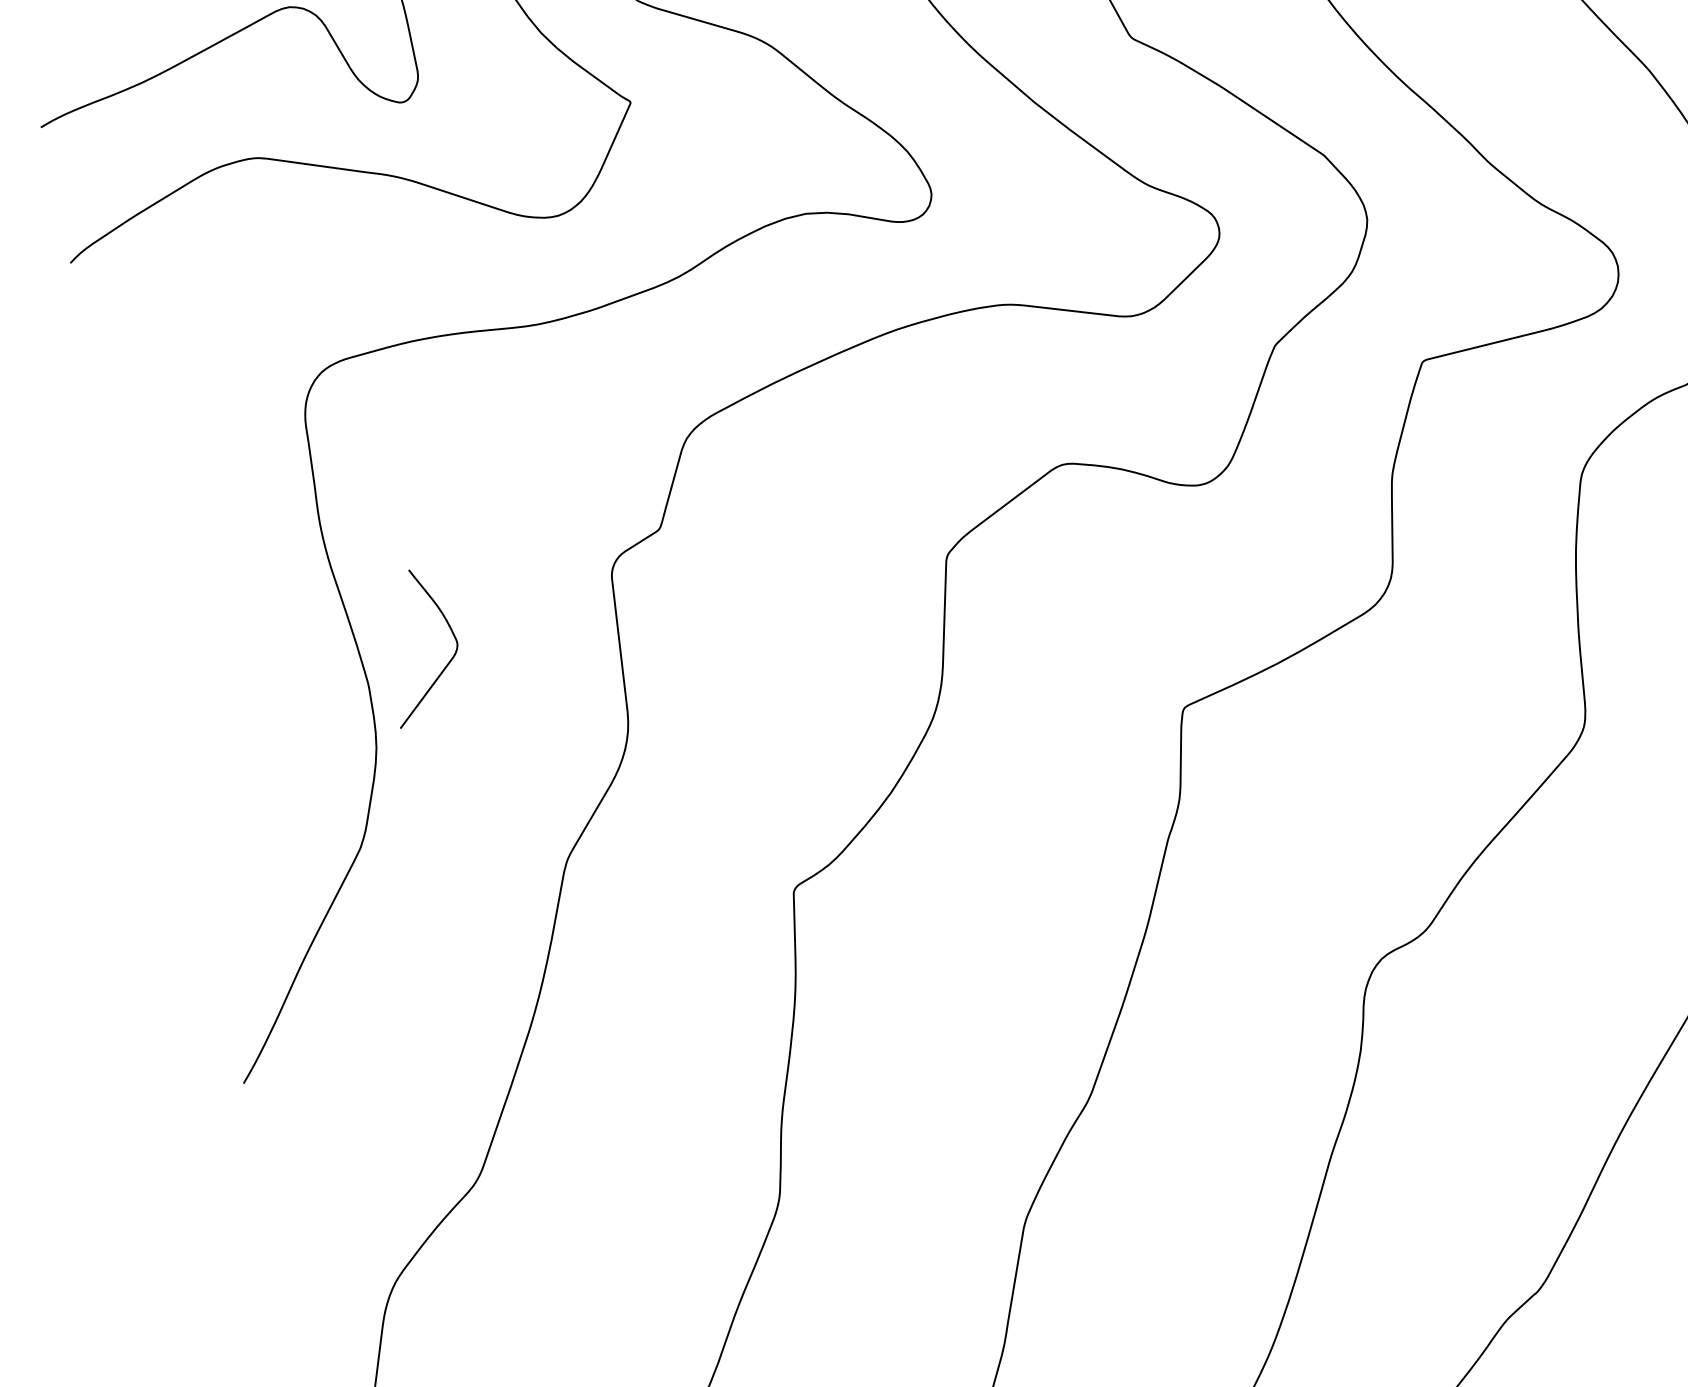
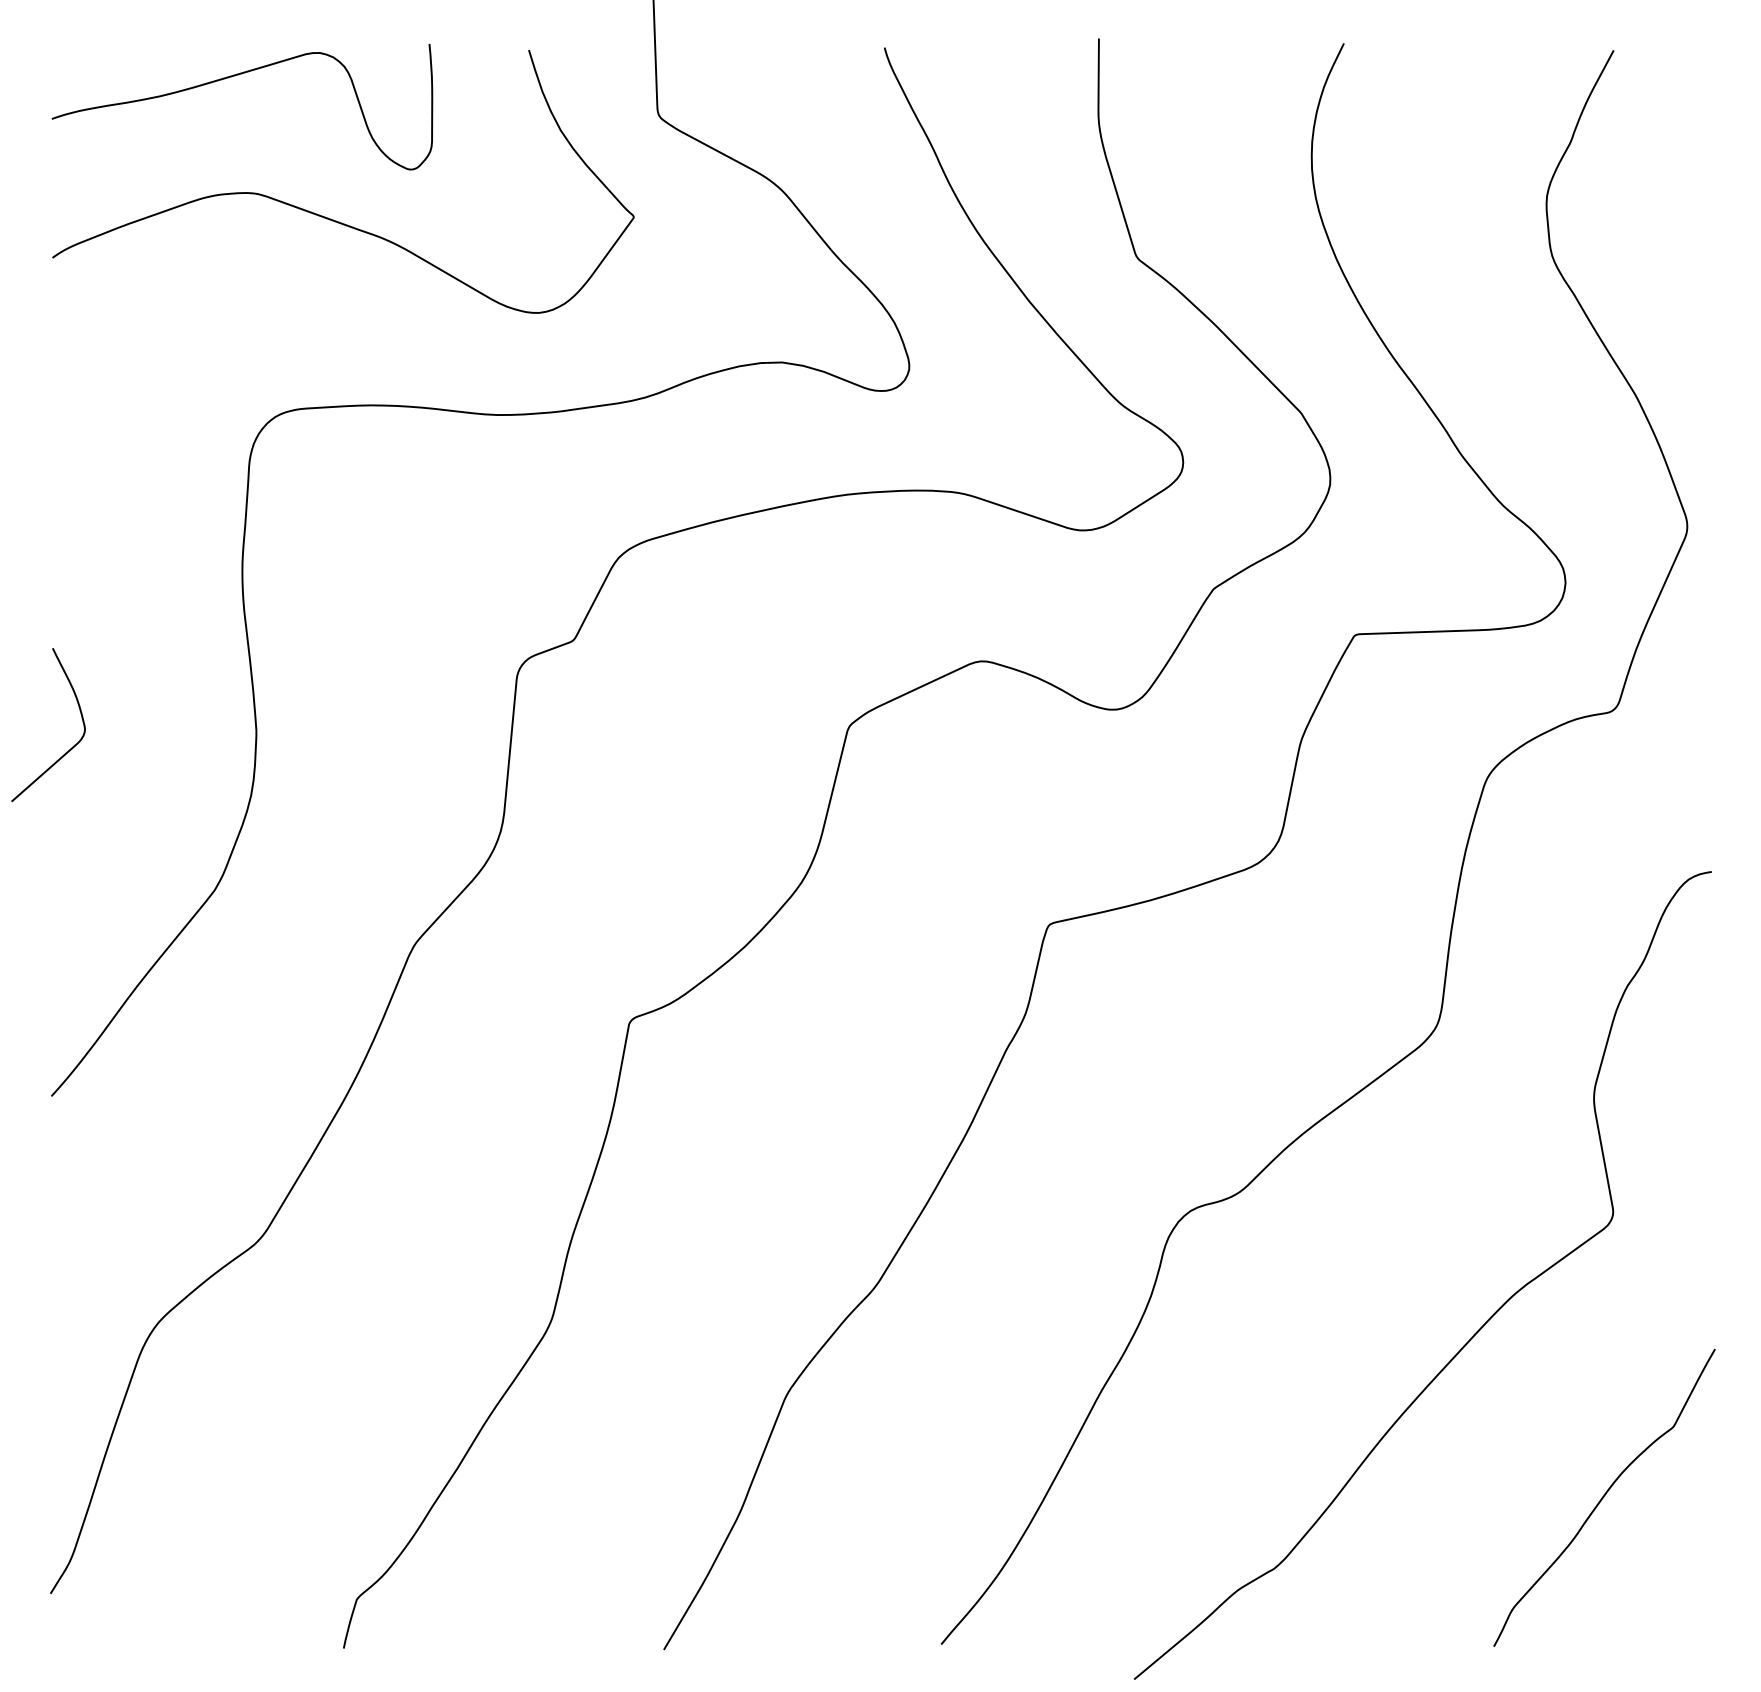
curve: (447, 663) -> (71, 747), moved

